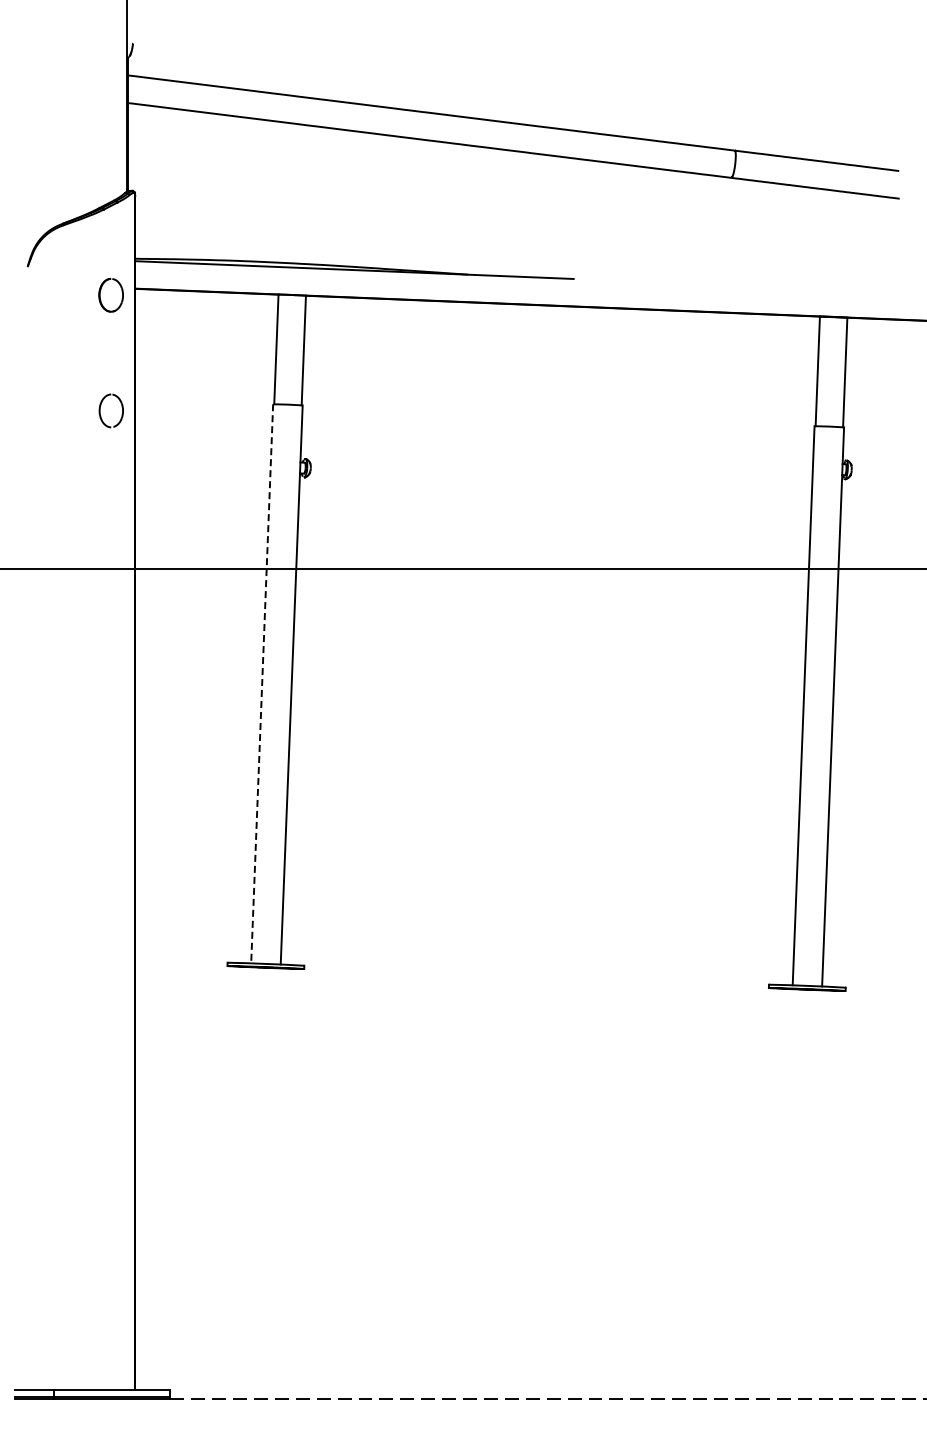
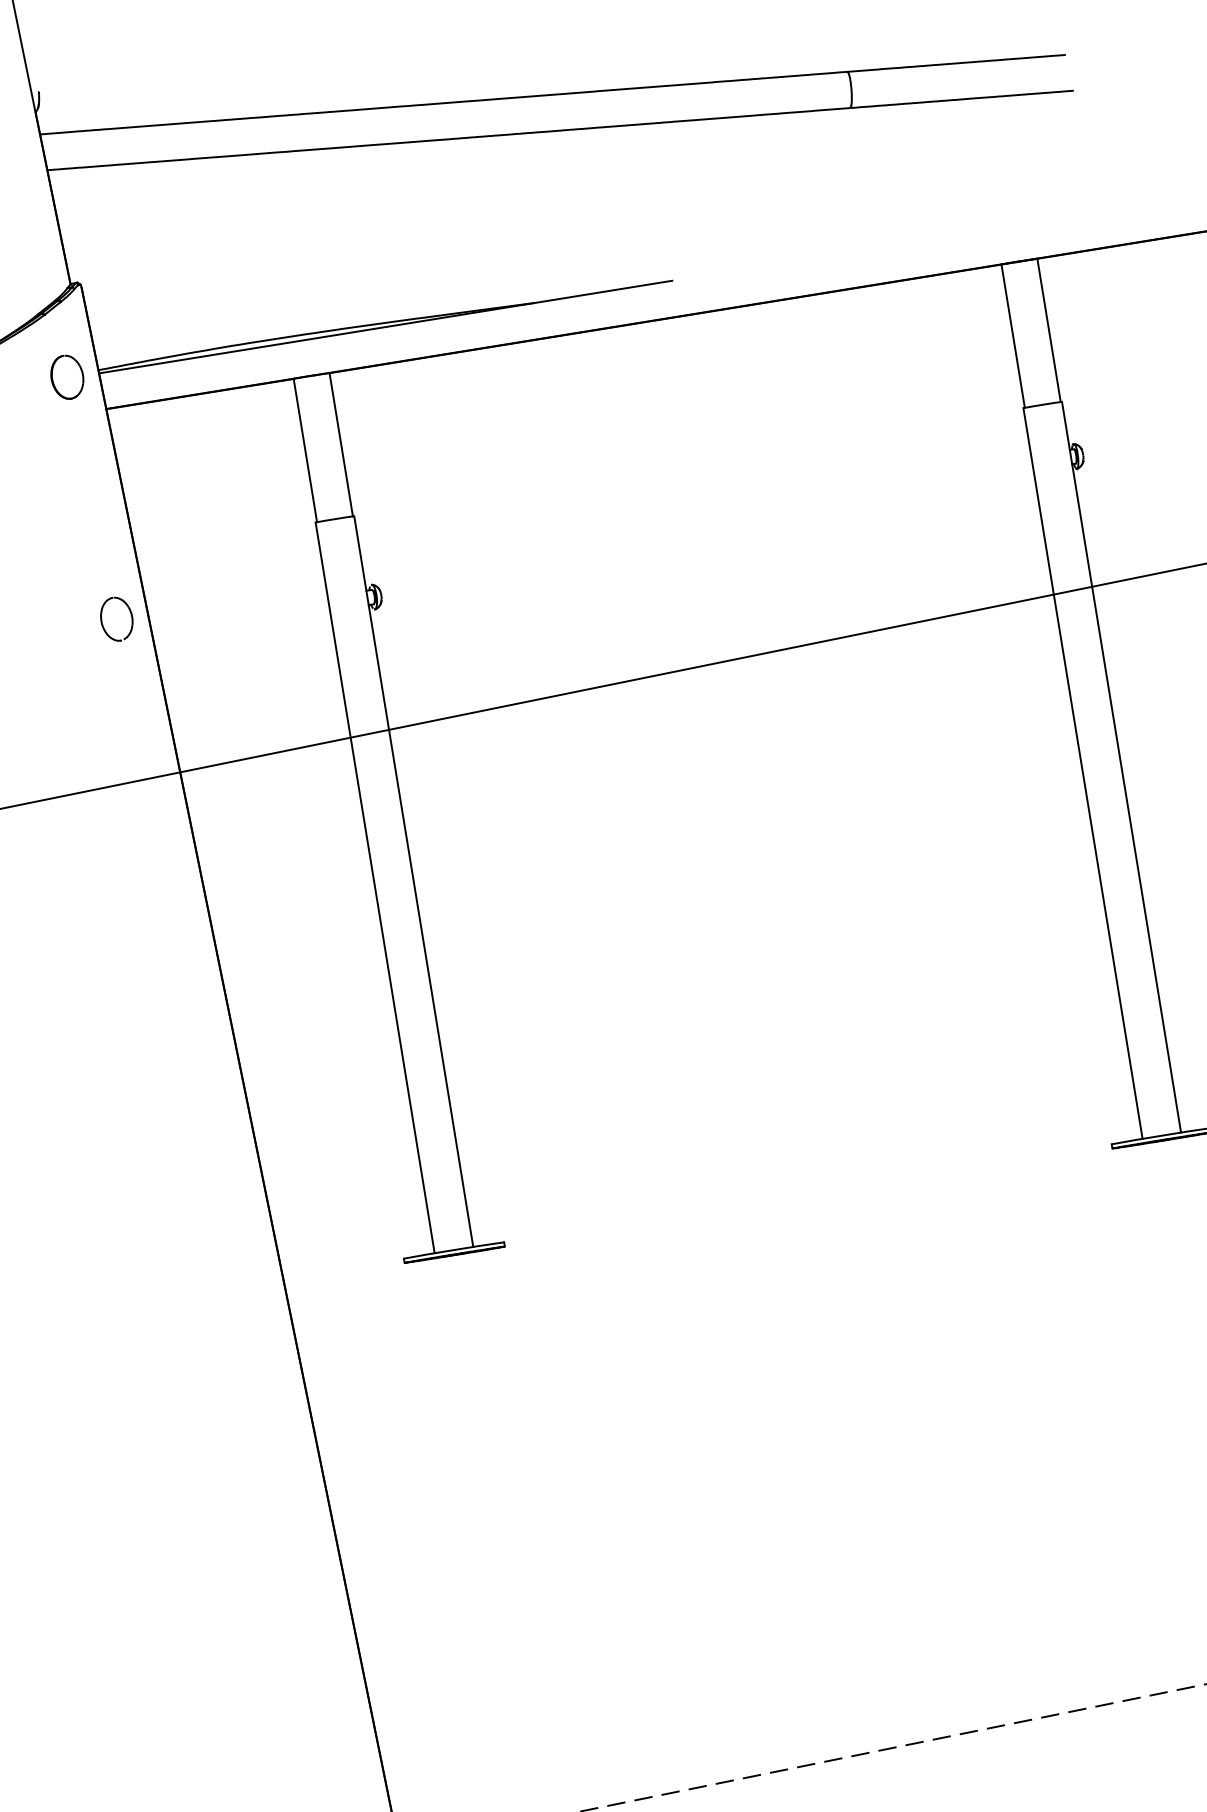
part: (110, 294) -> (66, 376), moved
part: (100, 410) -> (102, 621), moved
line: (262, 683) -> (375, 887), dashed -> solid

